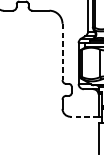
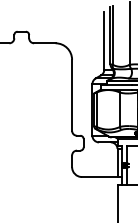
line: (62, 52) -> (72, 95), dashed -> solid
line: (84, 117) -> (99, 177), dashed -> solid

